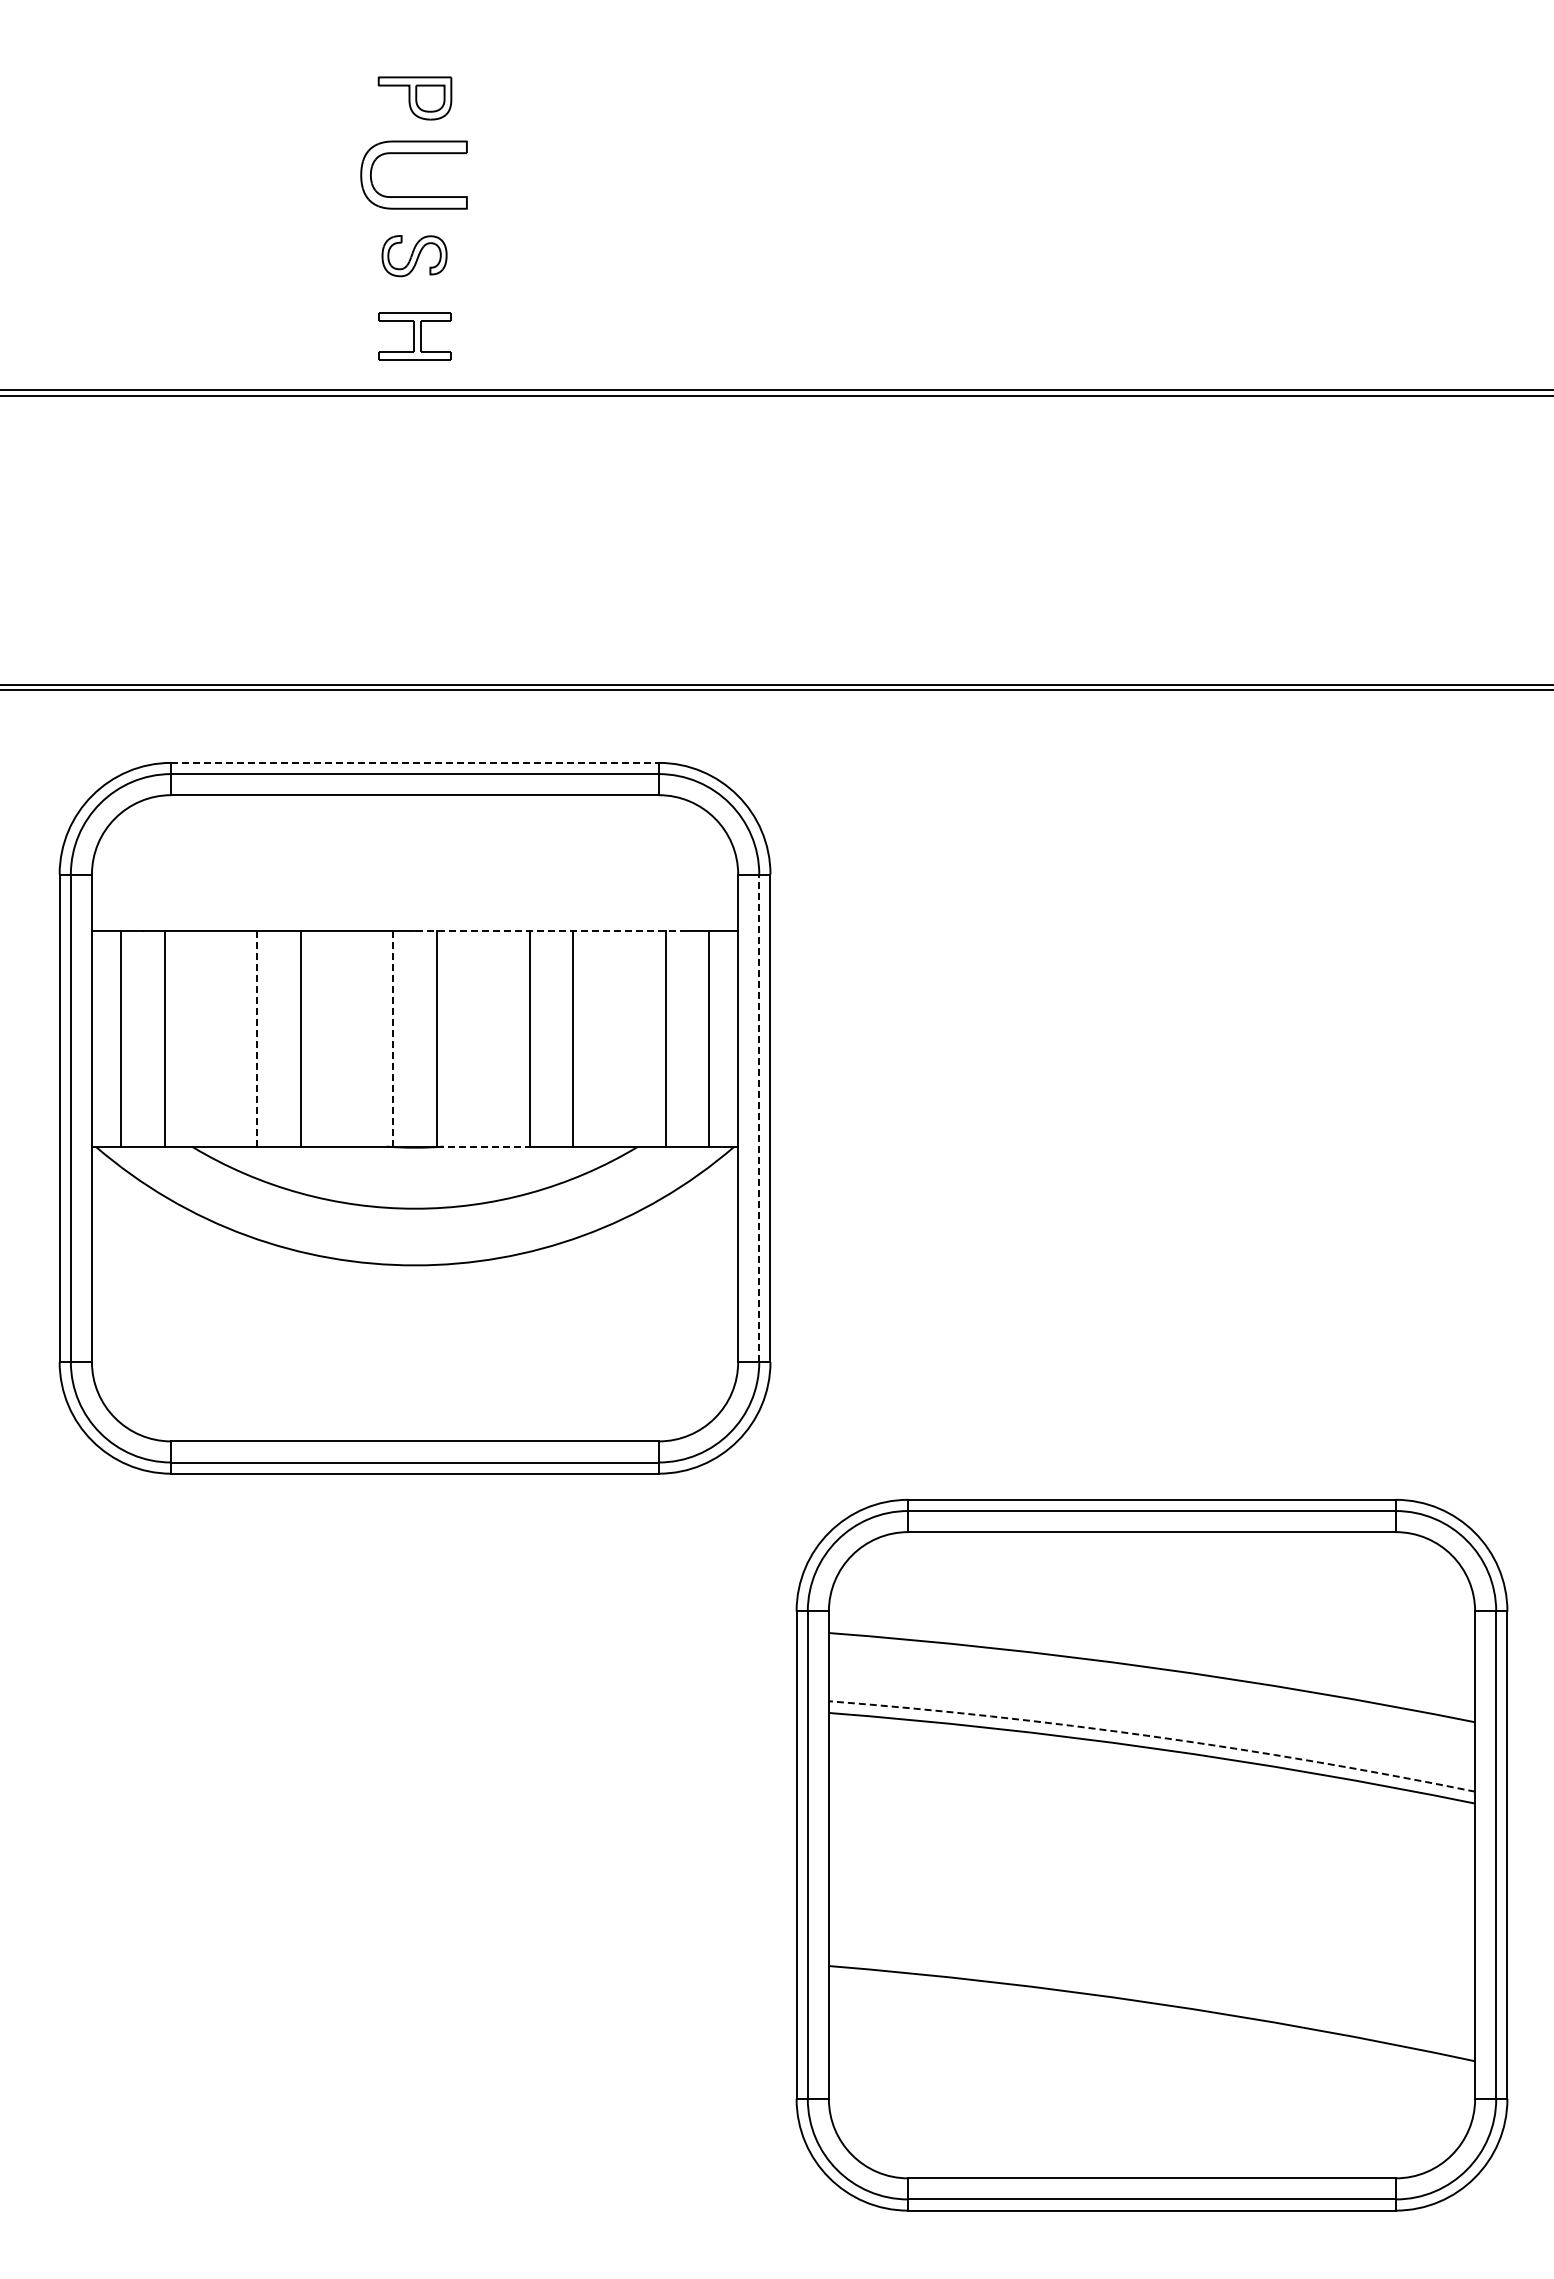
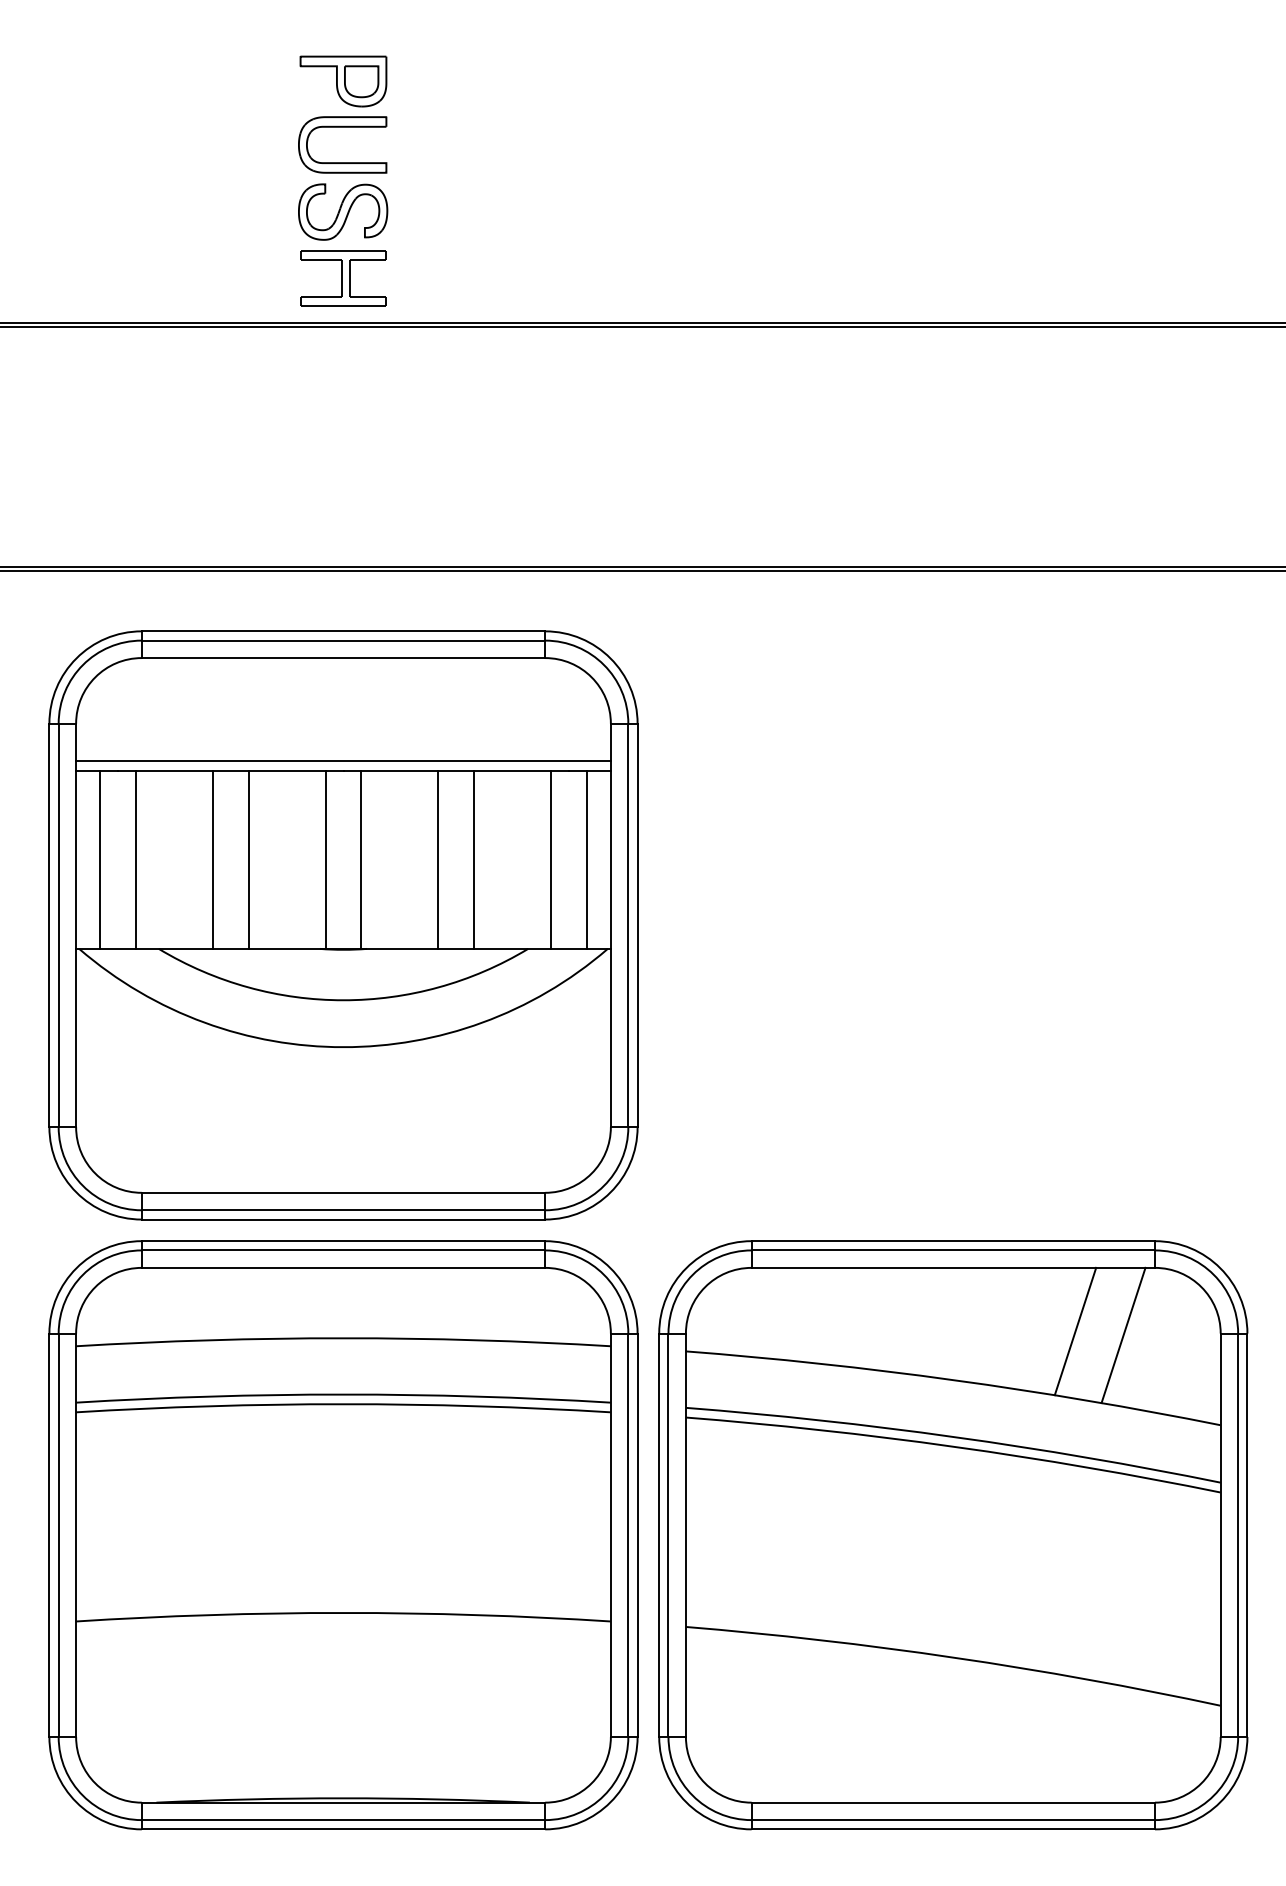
part: (414, 98) -> (343, 81), size x1.43
part: (414, 255) -> (343, 211), size x1.67
part: (414, 336) -> (343, 278), size x1.43
line: (415, 762) -> (343, 631), dashed -> solid
line: (415, 919) -> (343, 760), added
line: (550, 931) -> (455, 770), dashed -> solid
line: (257, 1038) -> (213, 859), dashed -> solid
line: (393, 1038) -> (325, 859), dashed -> solid
line: (759, 1118) -> (628, 925), dashed -> solid
line: (483, 1146) -> (400, 948), dashed -> solid
line: (1299, 1608) -> (1075, 1331), added
line: (1357, 1613) -> (1123, 1335), added
arc: (1153, 1736) -> (954, 1437), dashed -> solid
part: (414, 1854) -> (343, 1534), added

